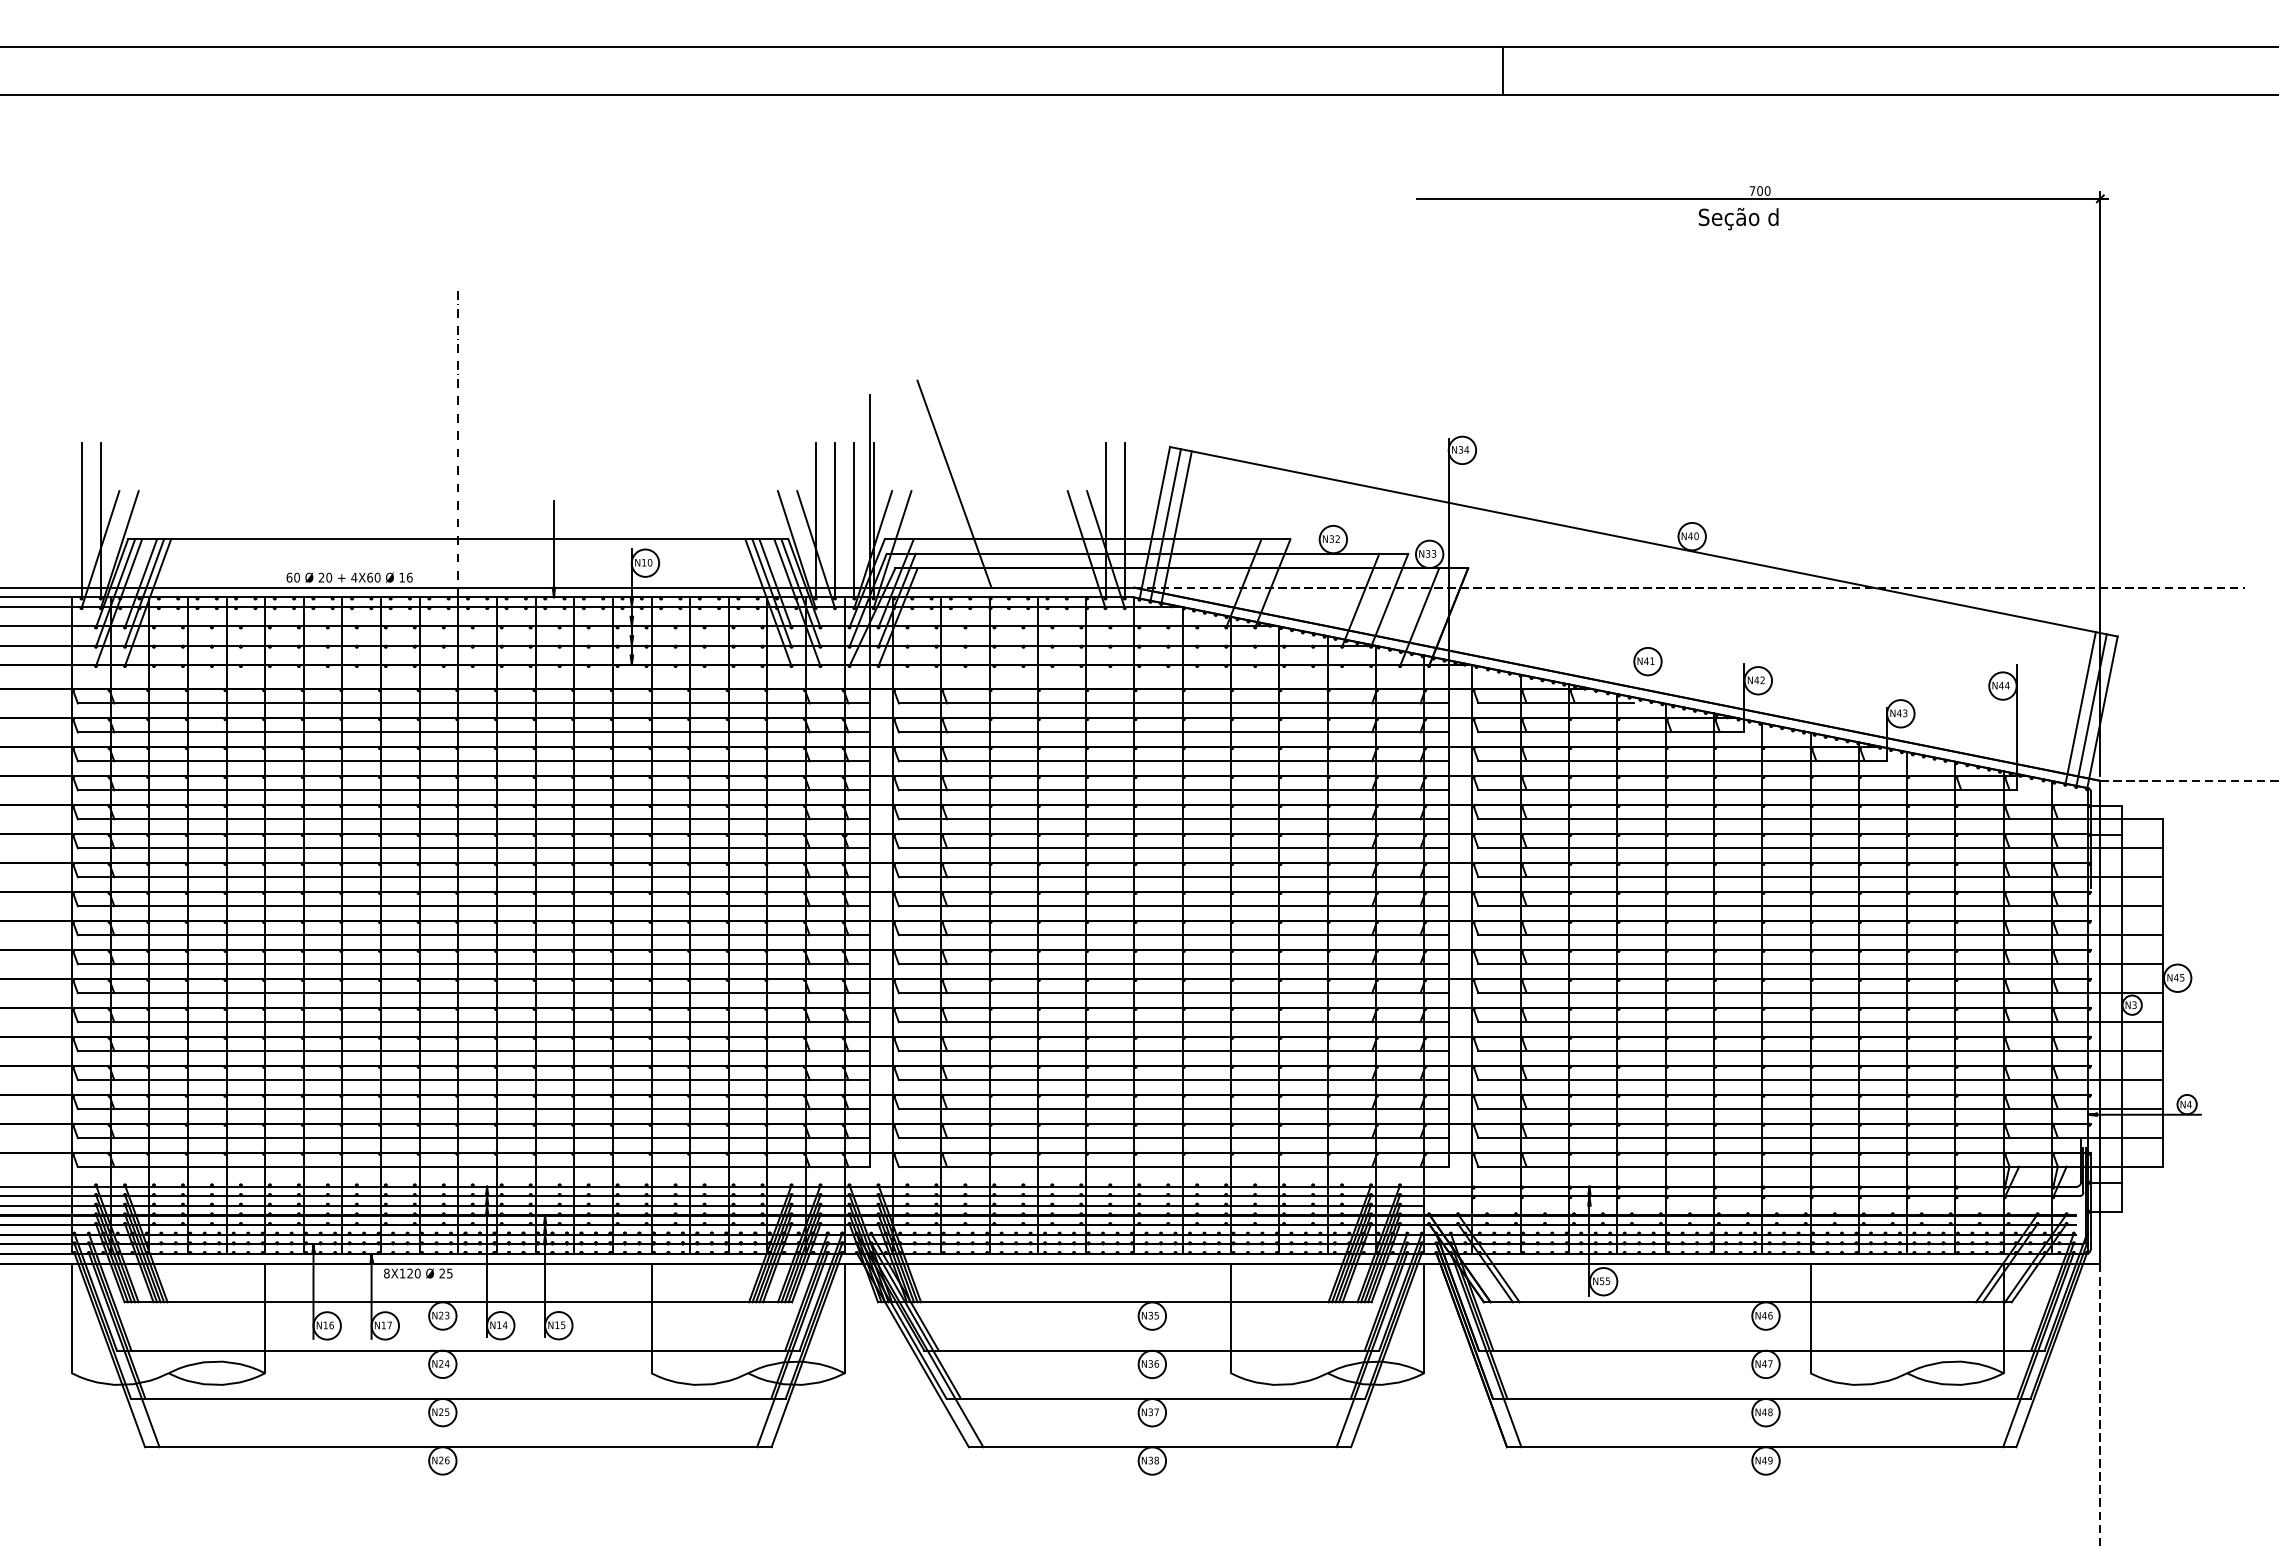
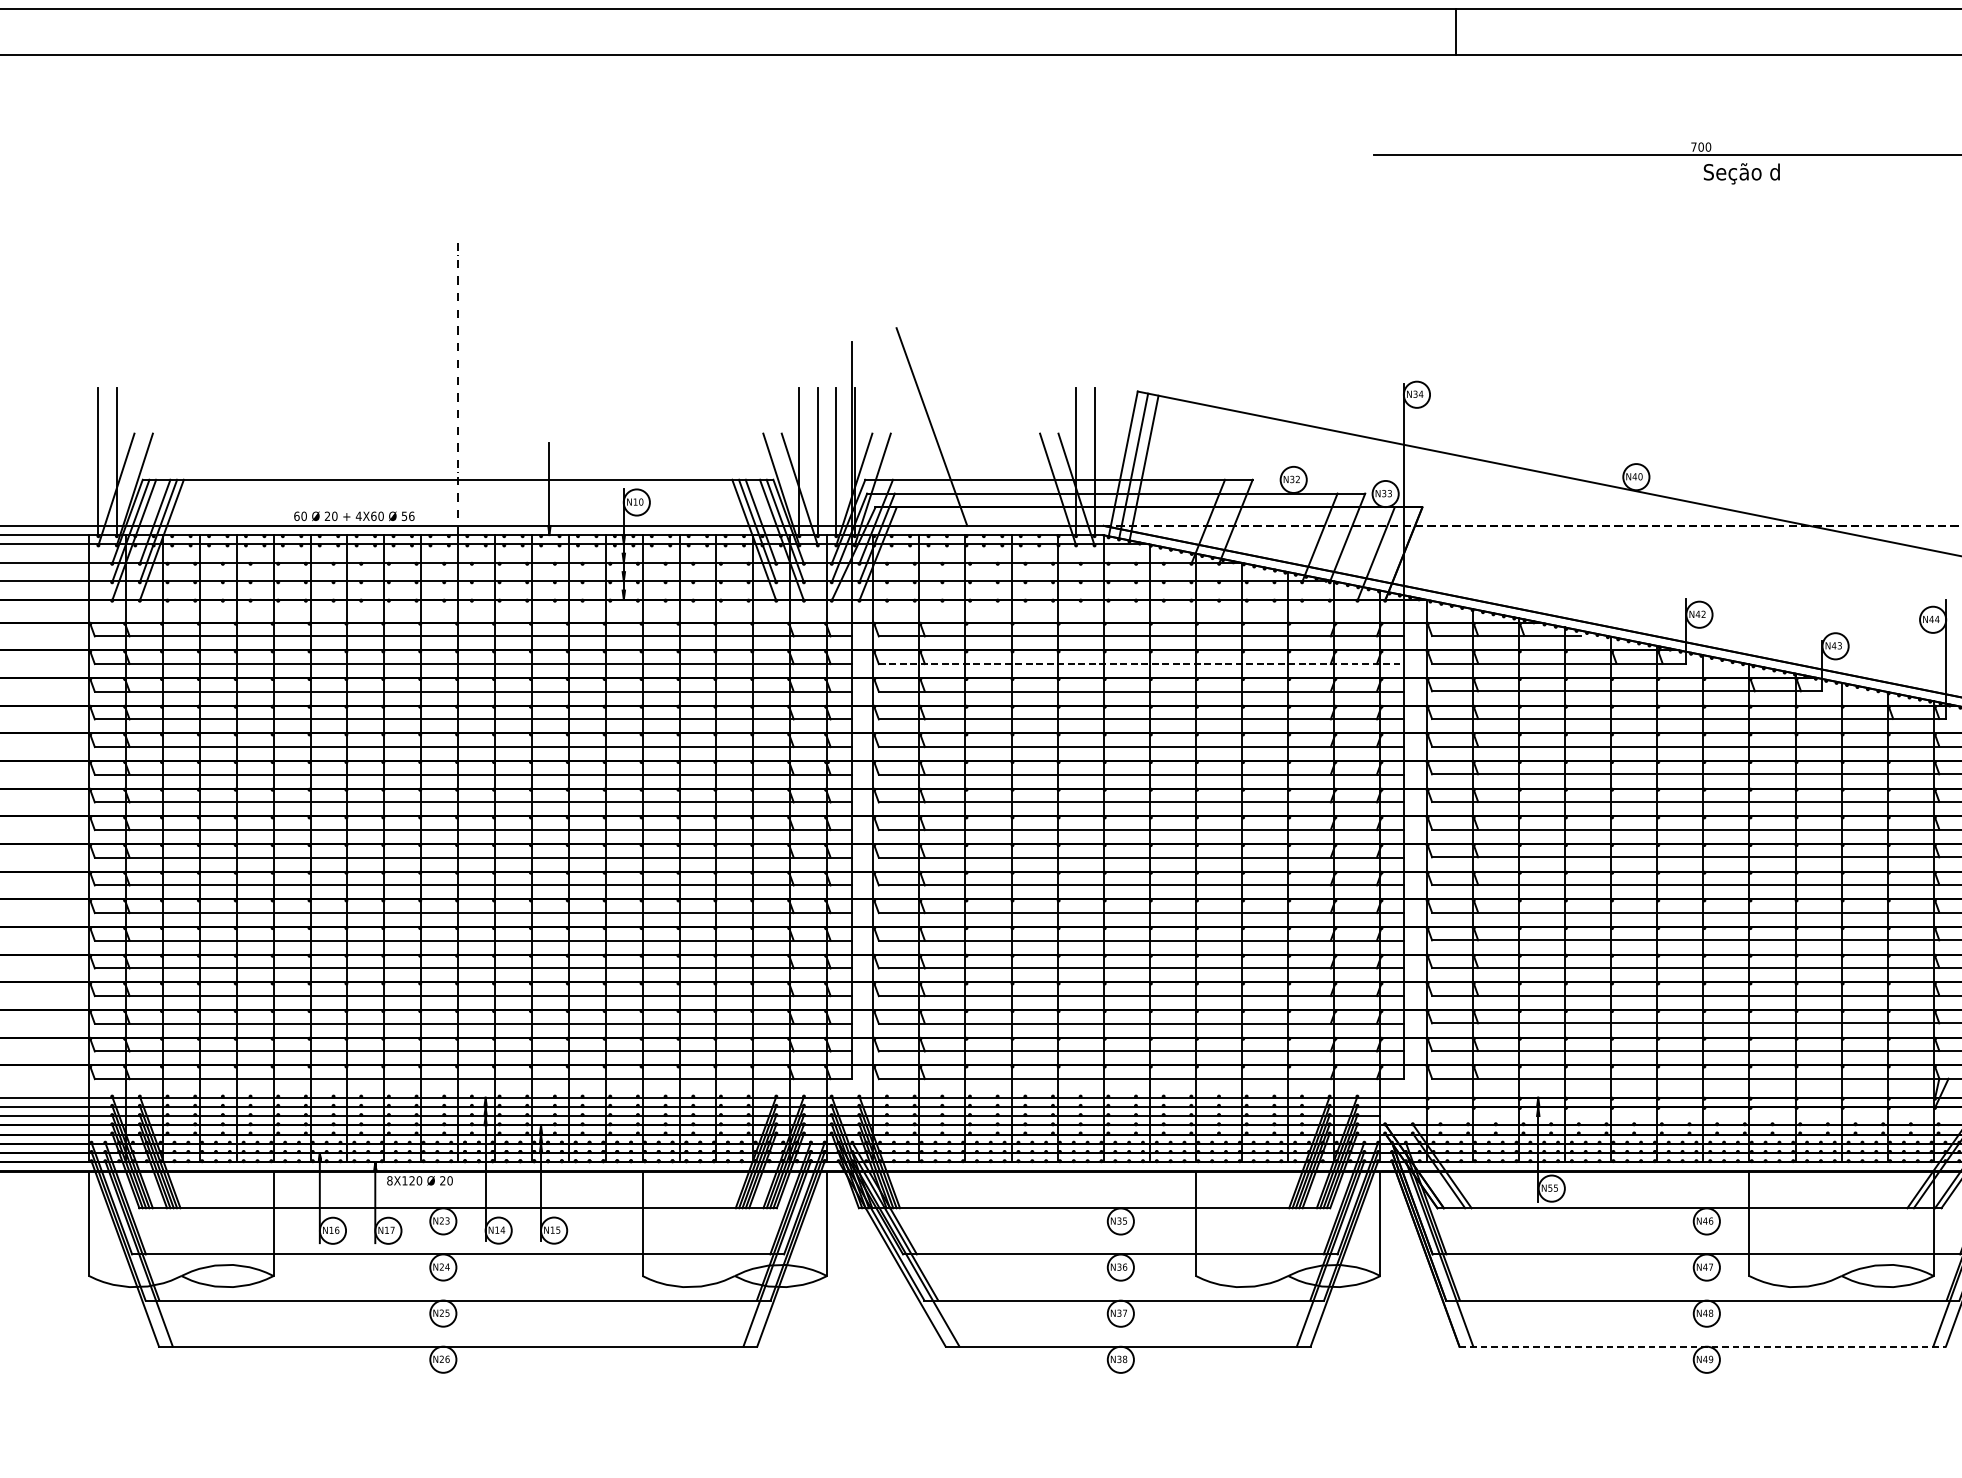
text: (1738, 218) -> (1741, 173), moved
text: (401, 577) -> (403, 516), 16 -> 56
part: (1647, 661) -> (1593, 596), removed
line: (1173, 732) -> (1141, 664), solid -> dashed
text: (449, 1273) -> (449, 1180), 25 -> 20
line: (1761, 1447) -> (1702, 1346), solid -> dashed

